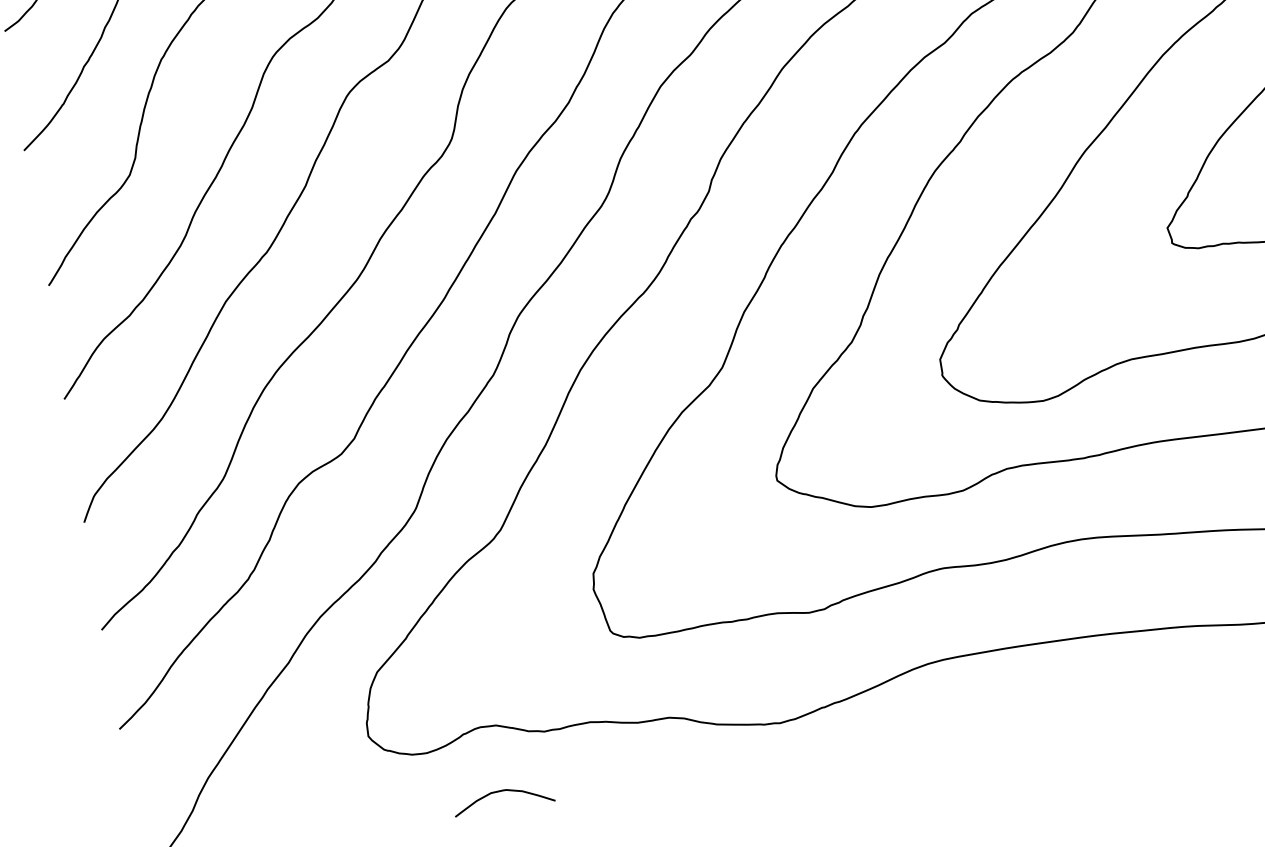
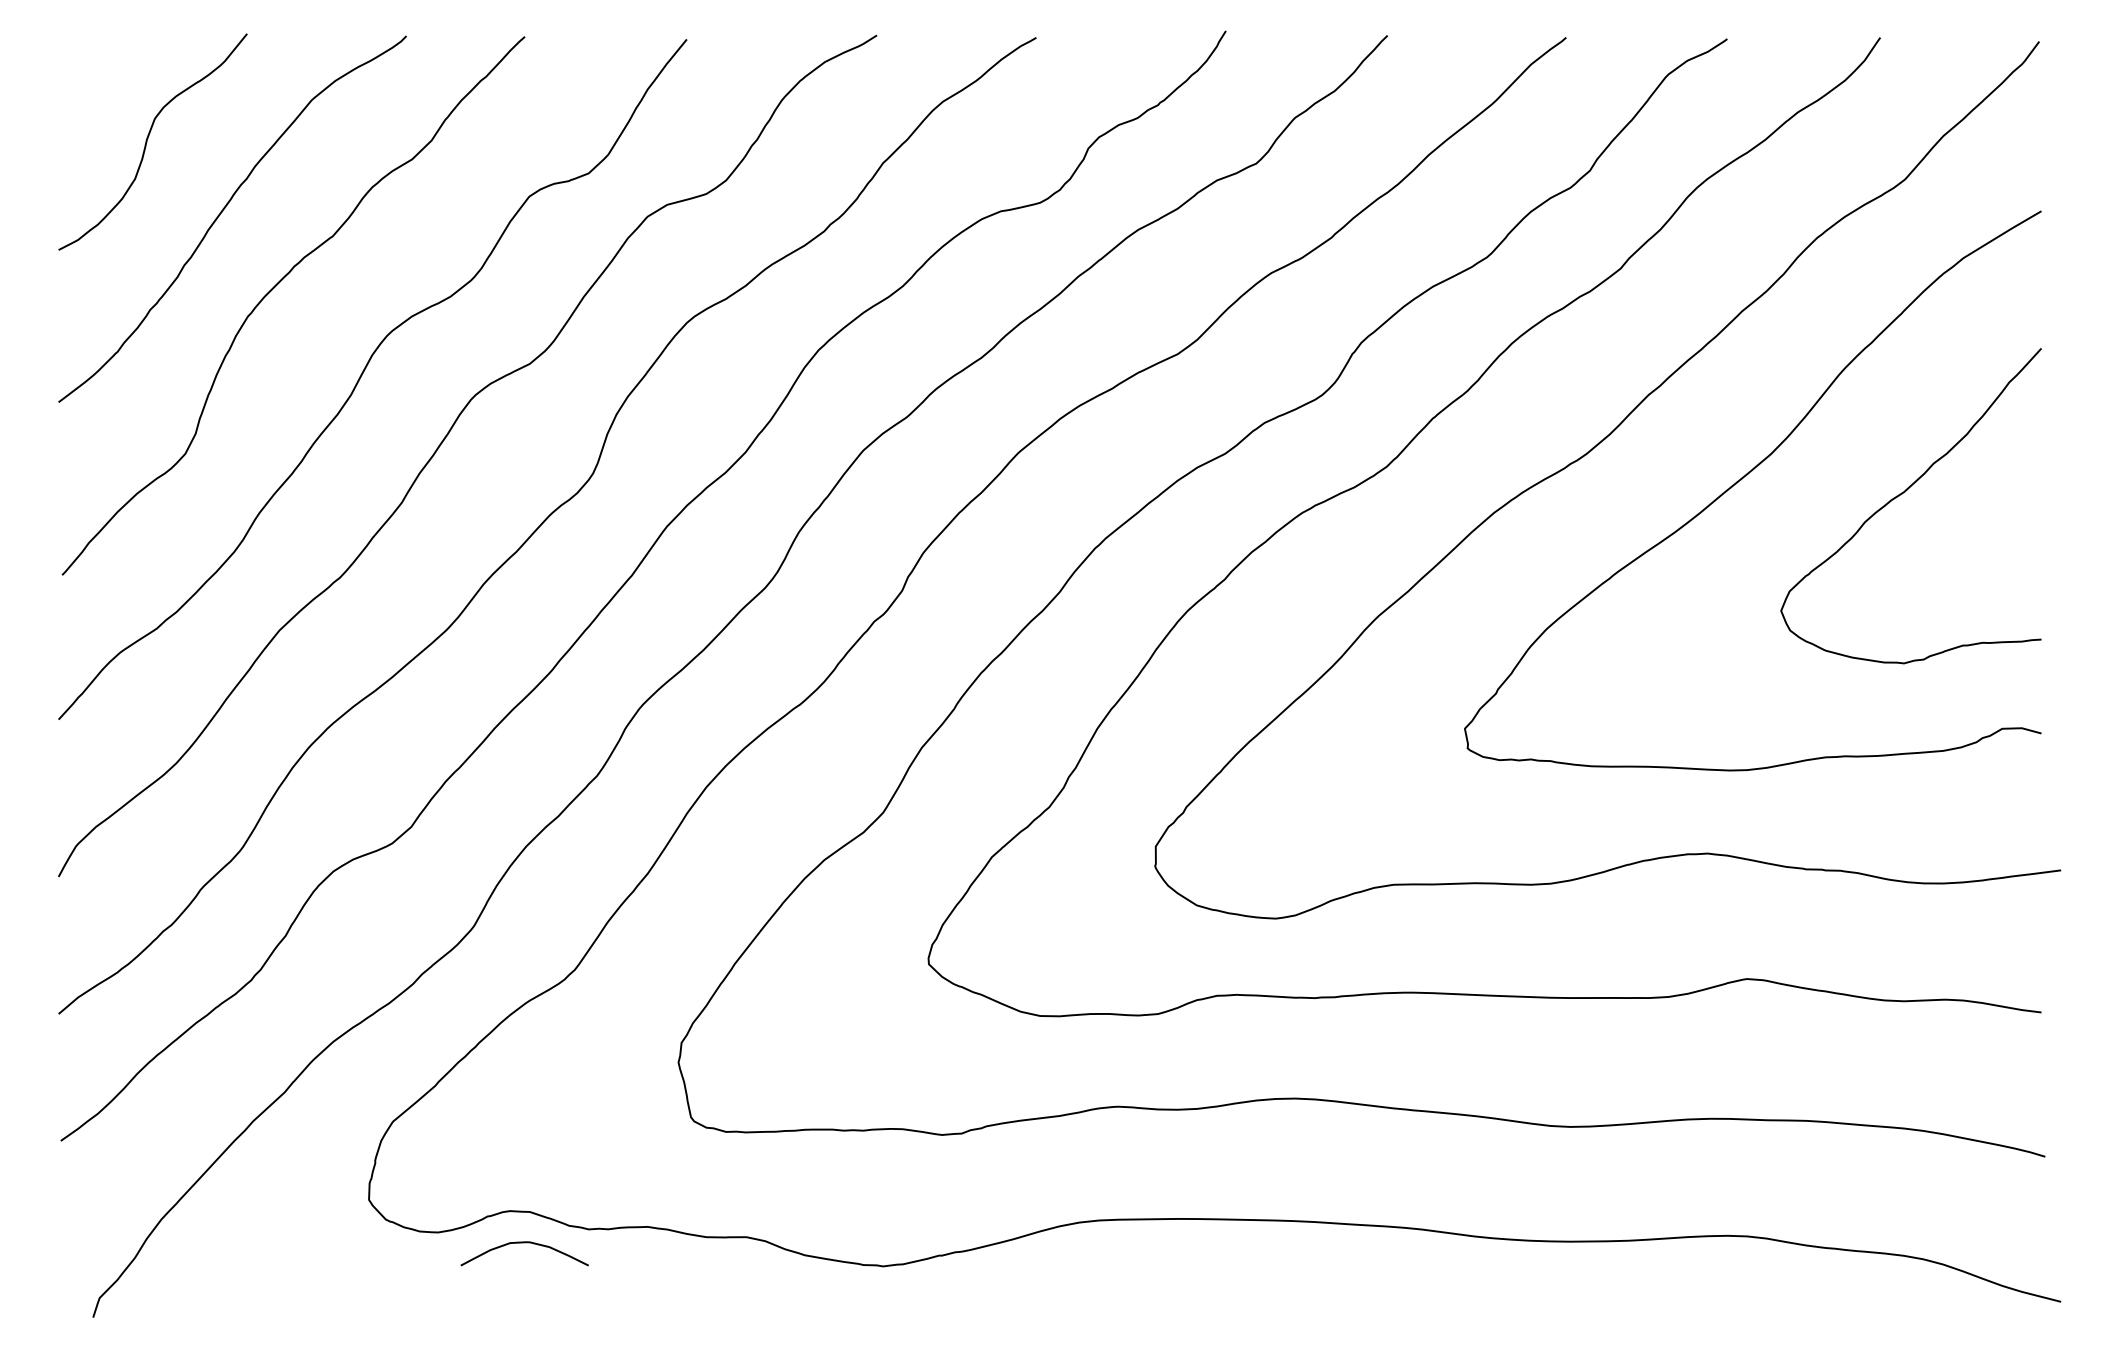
curve: (502, 791) -> (524, 1243), moved

